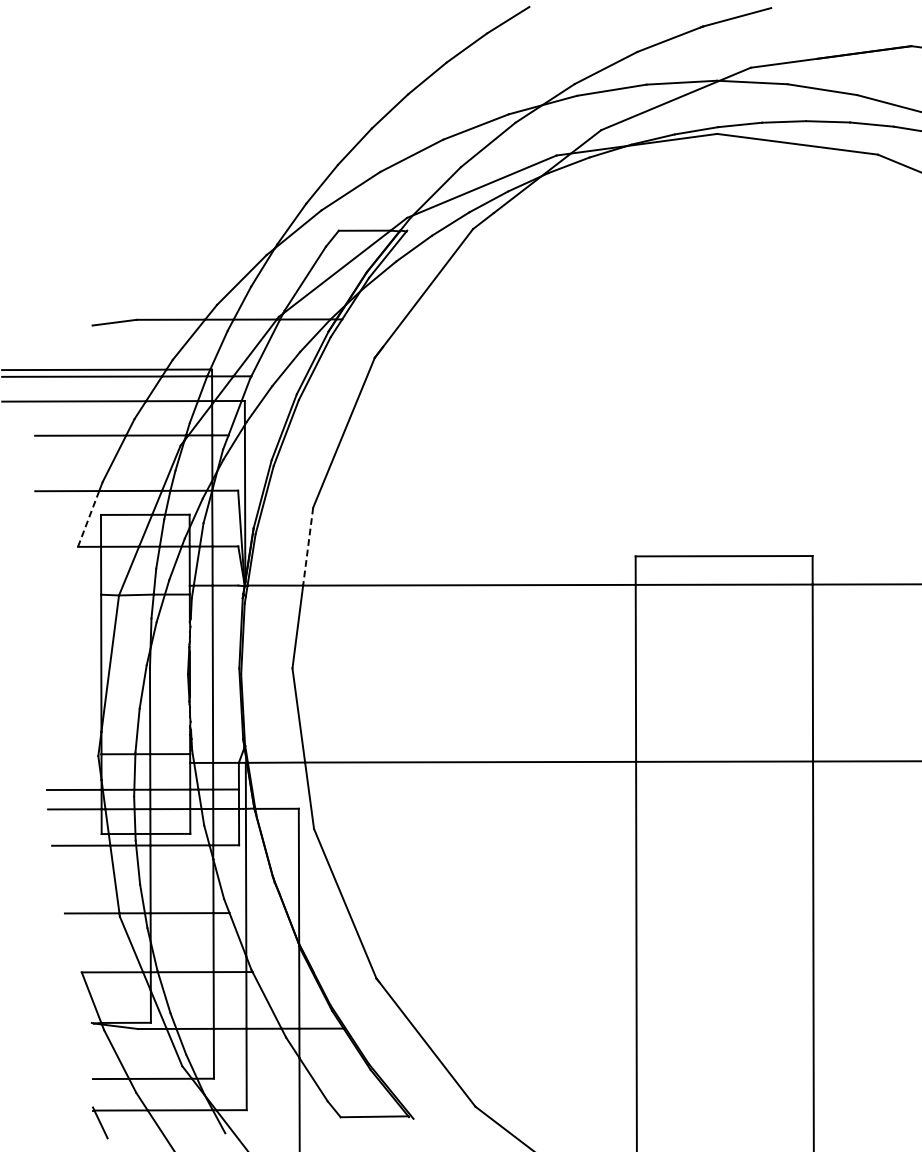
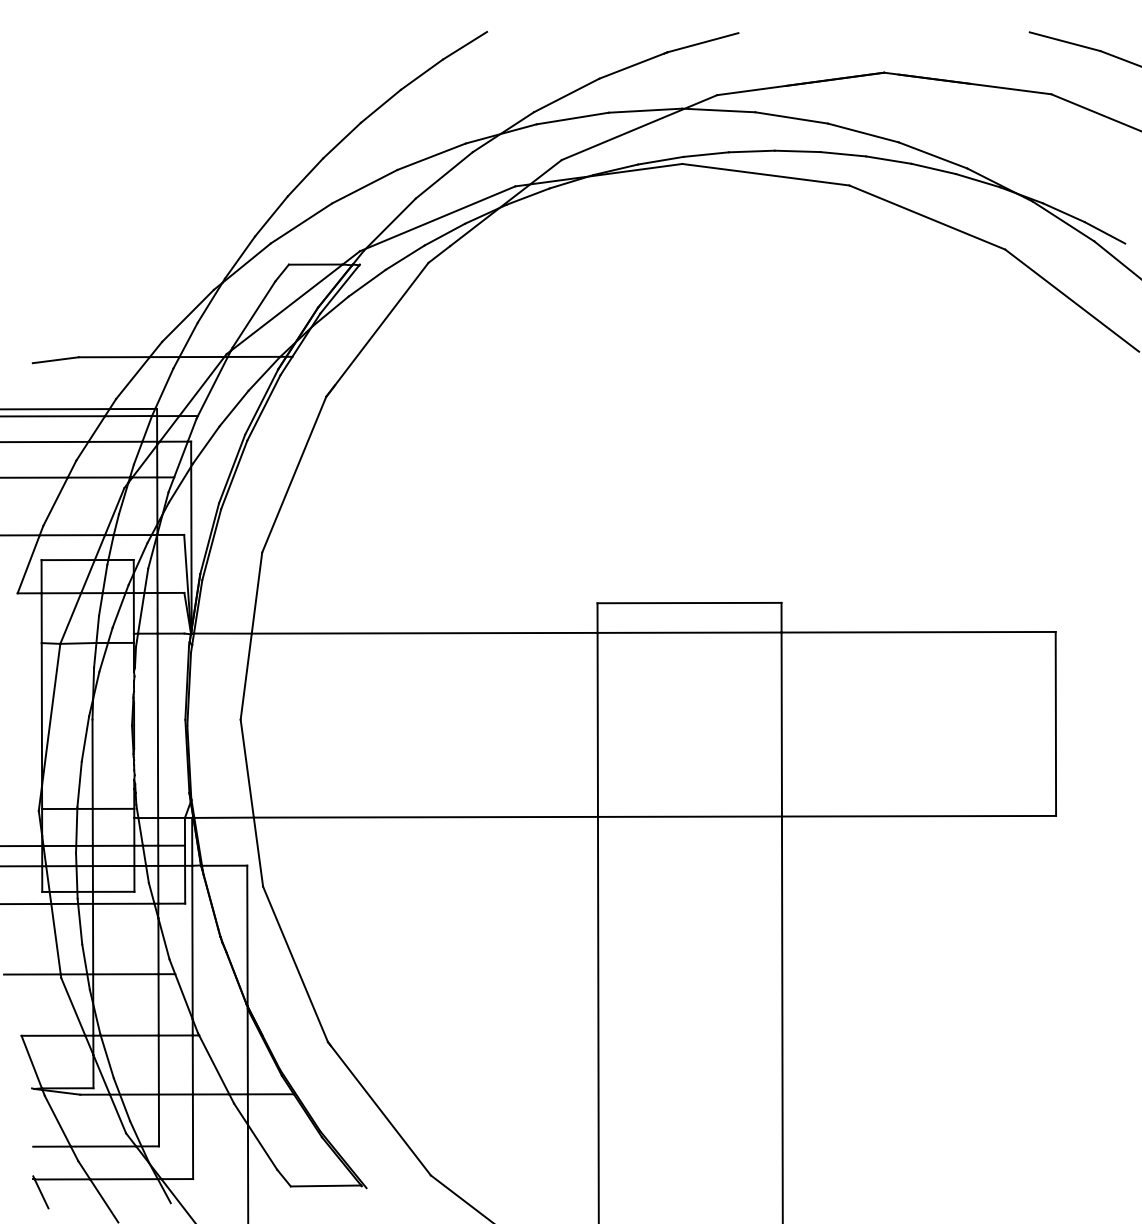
line: (88, 518) -> (28, 563), dashed -> solid
line: (308, 547) -> (257, 593), dashed -> solid

